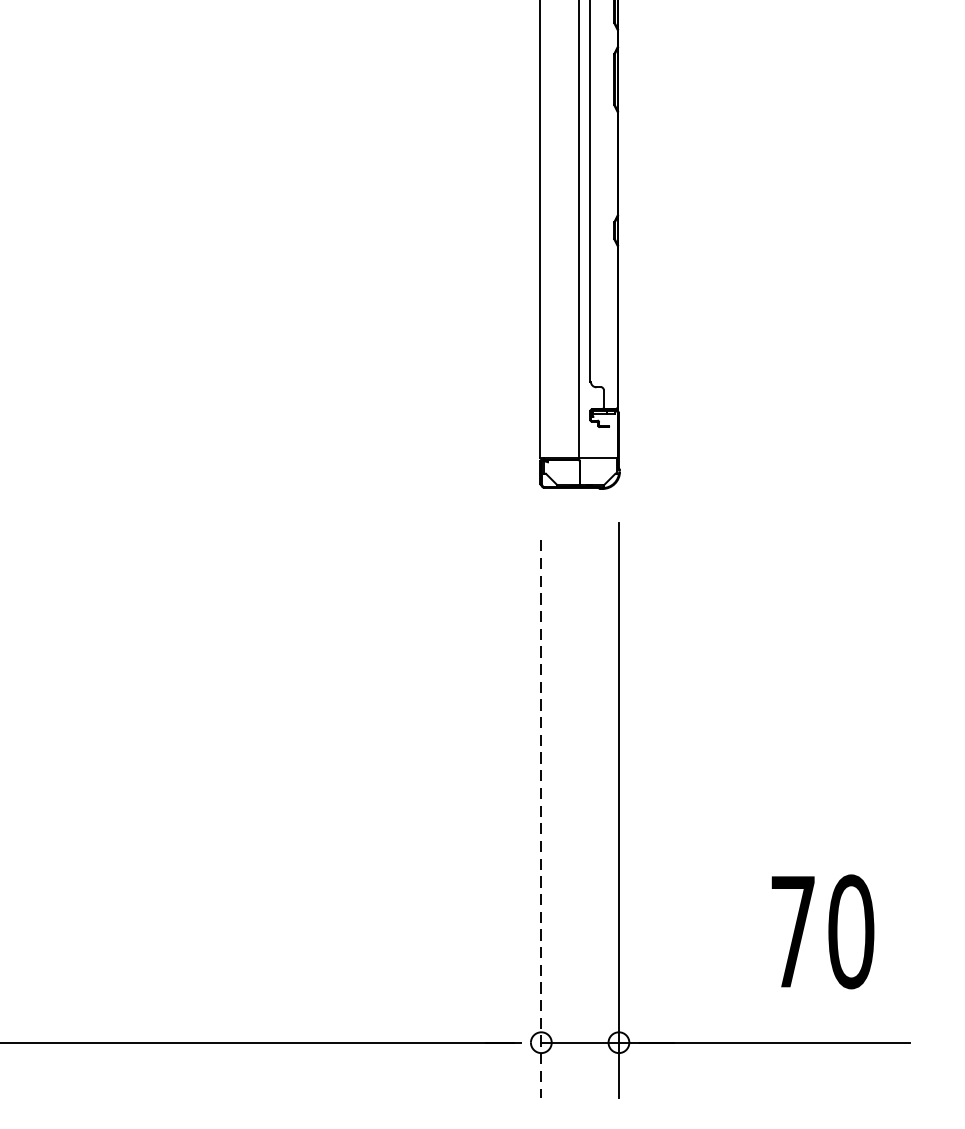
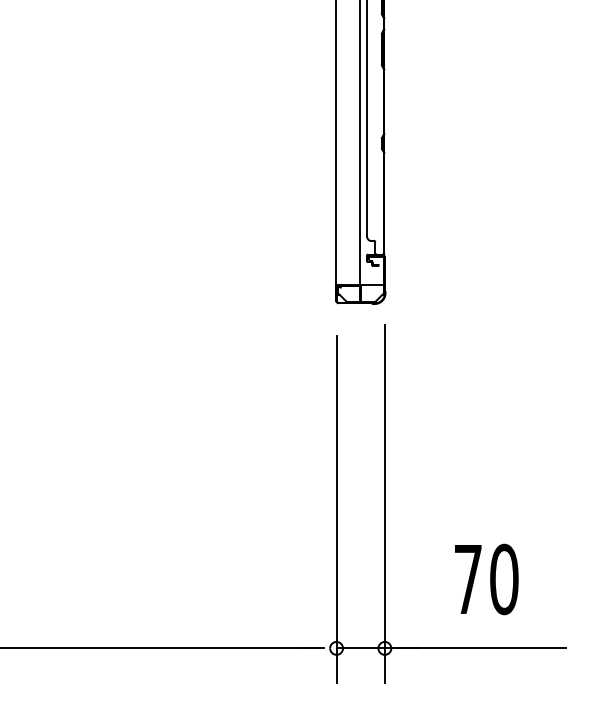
line: (541, 819) -> (336, 509), dashed -> solid
text: (822, 931) -> (486, 579), moved

